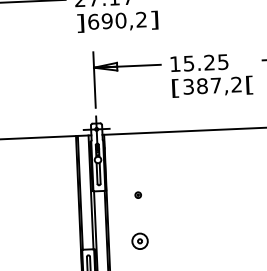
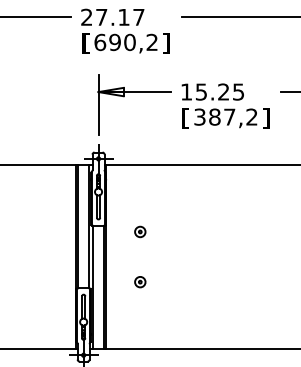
text: (80, 23) -> (85, 43), ] -> [
text: (249, 85) -> (265, 118), [ -> ]
part: (138, 194) -> (140, 231), size x1.67
part: (140, 241) -> (140, 282), size x0.62

